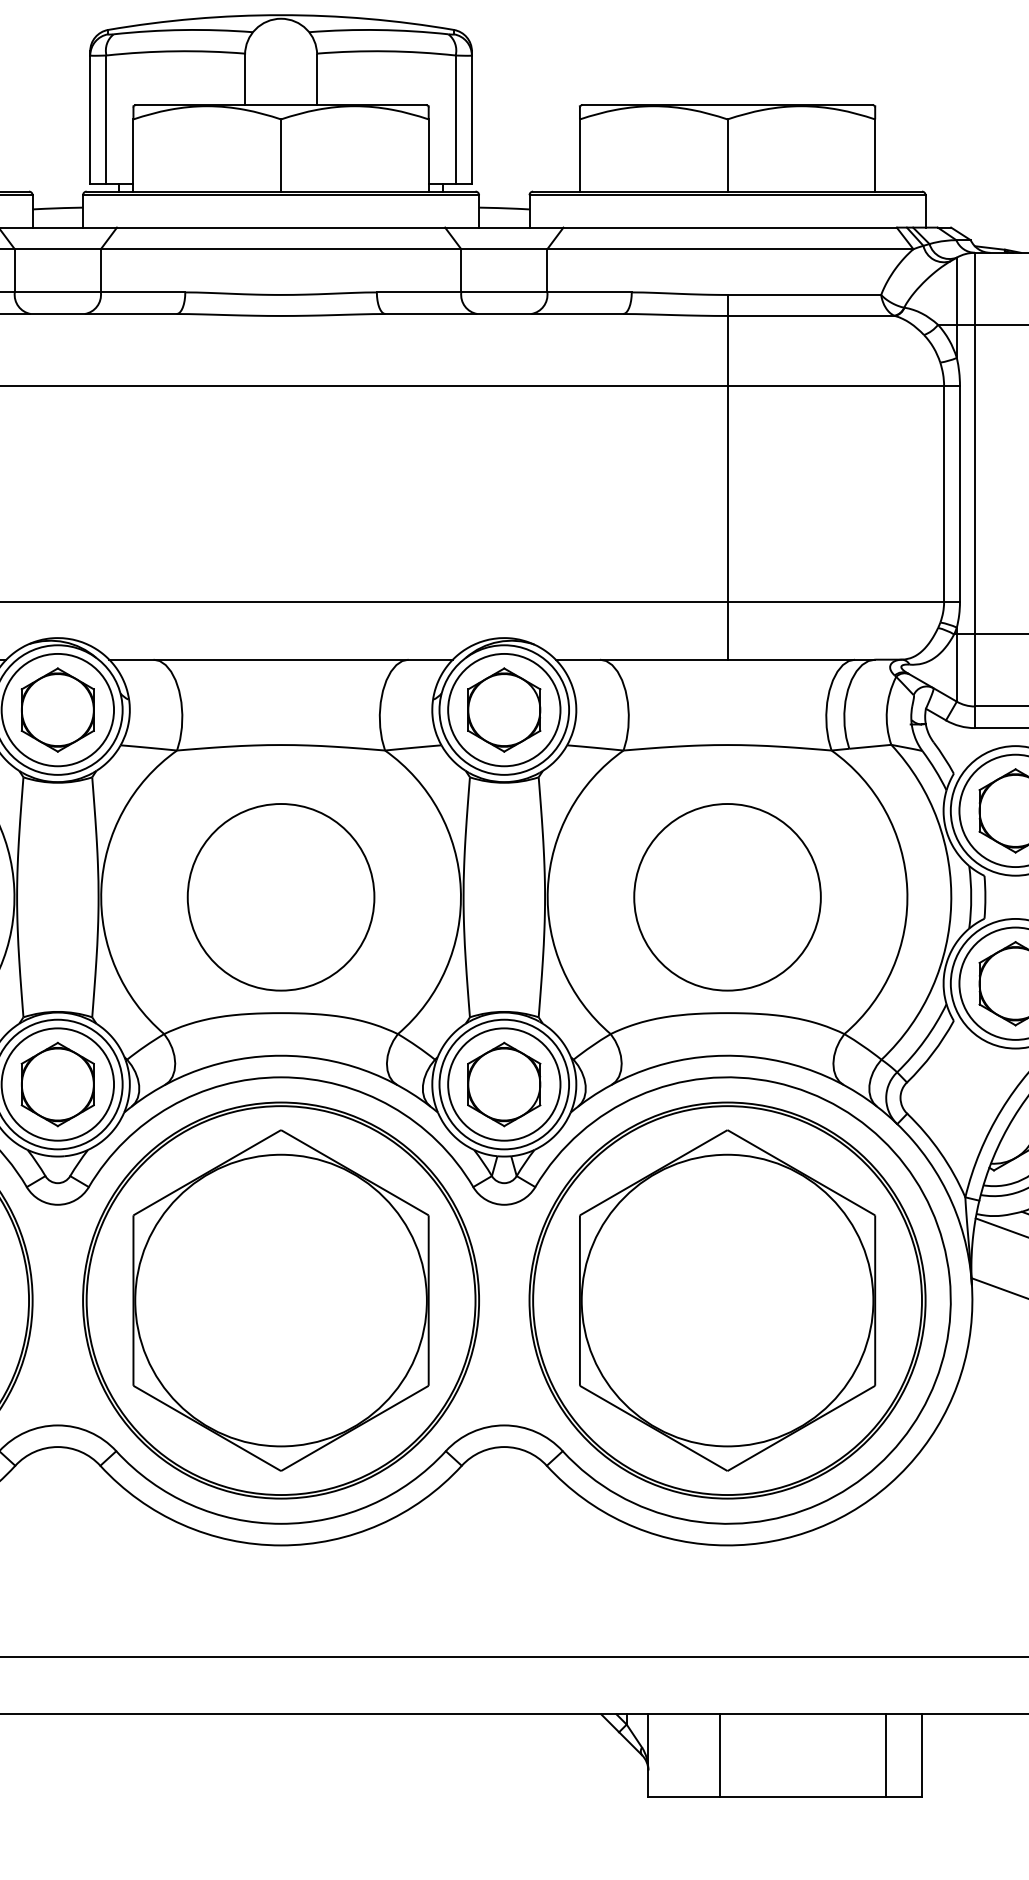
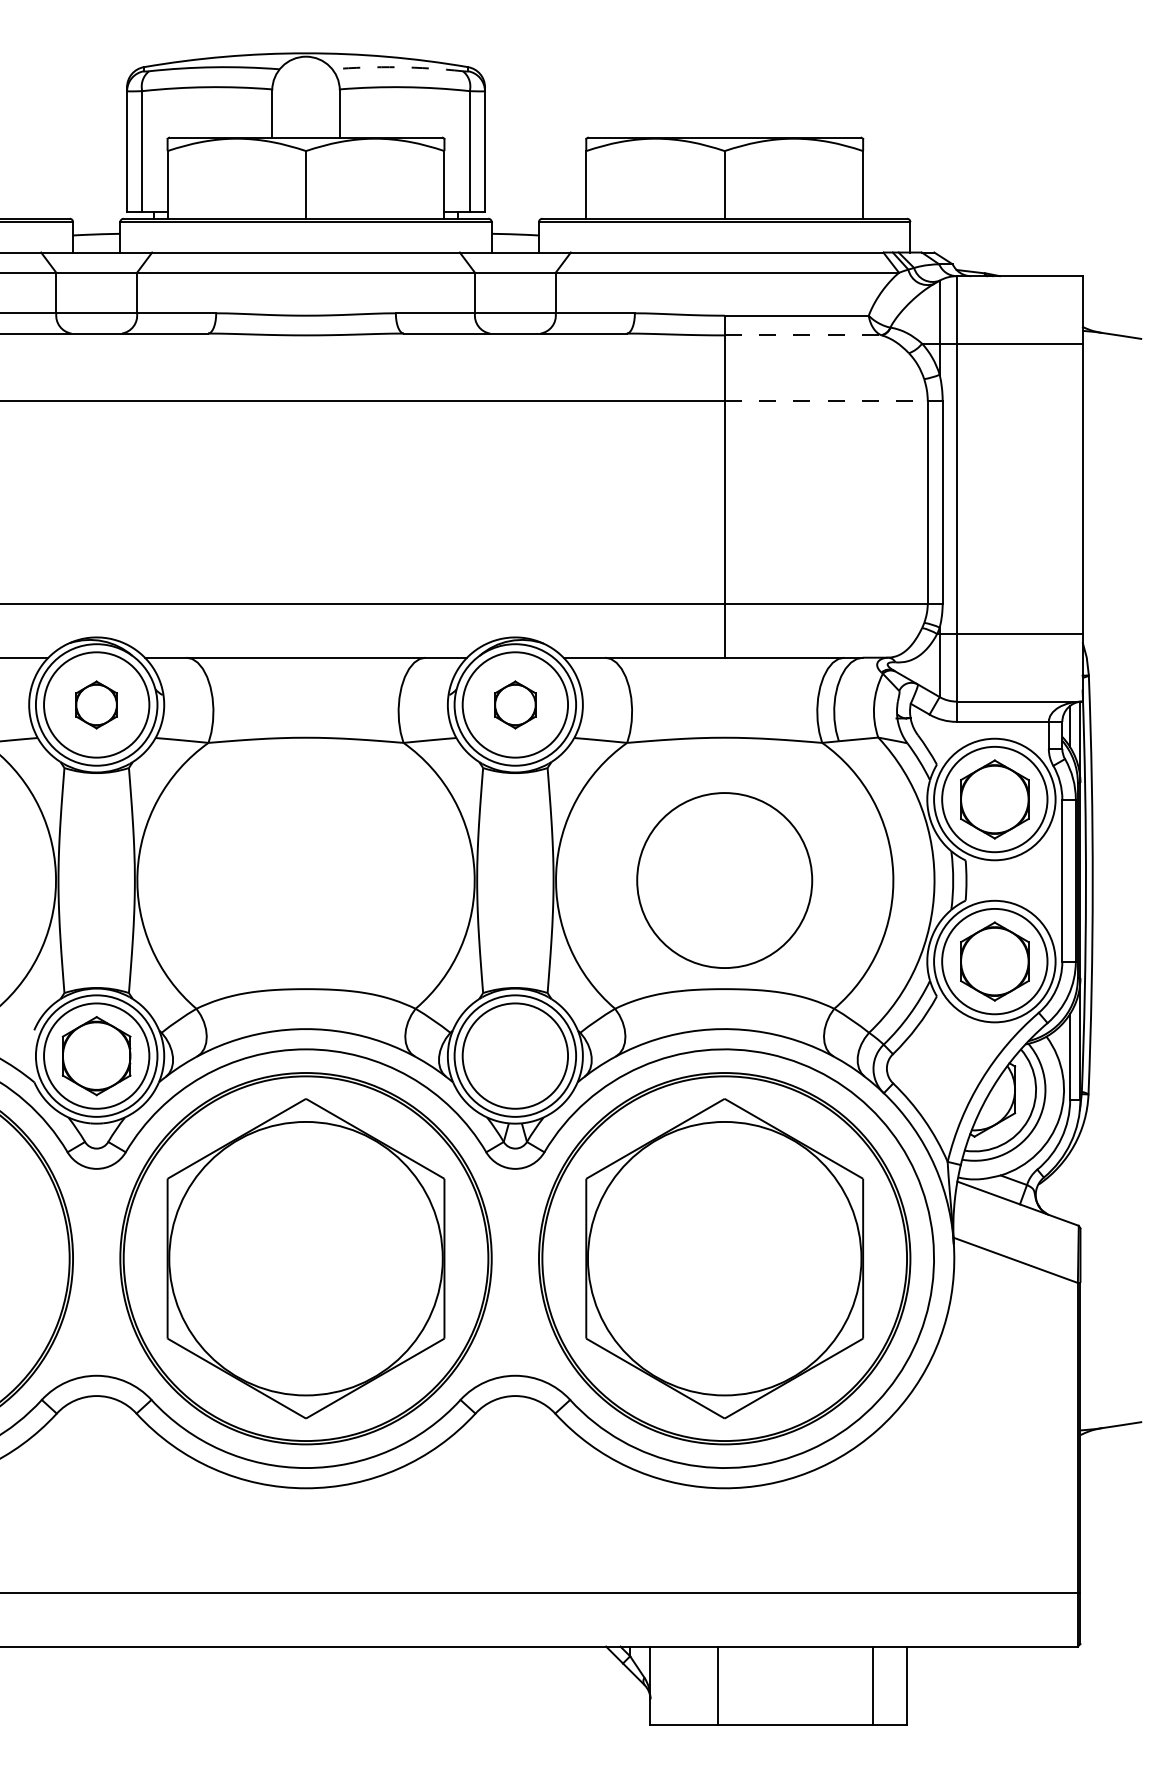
arc: (378, 30) -> (397, 67), solid -> dashed
line: (811, 316) -> (803, 335), solid -> dashed
line: (836, 386) -> (826, 401), solid -> dashed
part: (57, 709) -> (96, 704), size x0.6
part: (504, 709) -> (515, 704), size x0.6
circle: (280, 897) -> (305, 880), removed
part: (504, 1084) -> (515, 1056), removed

